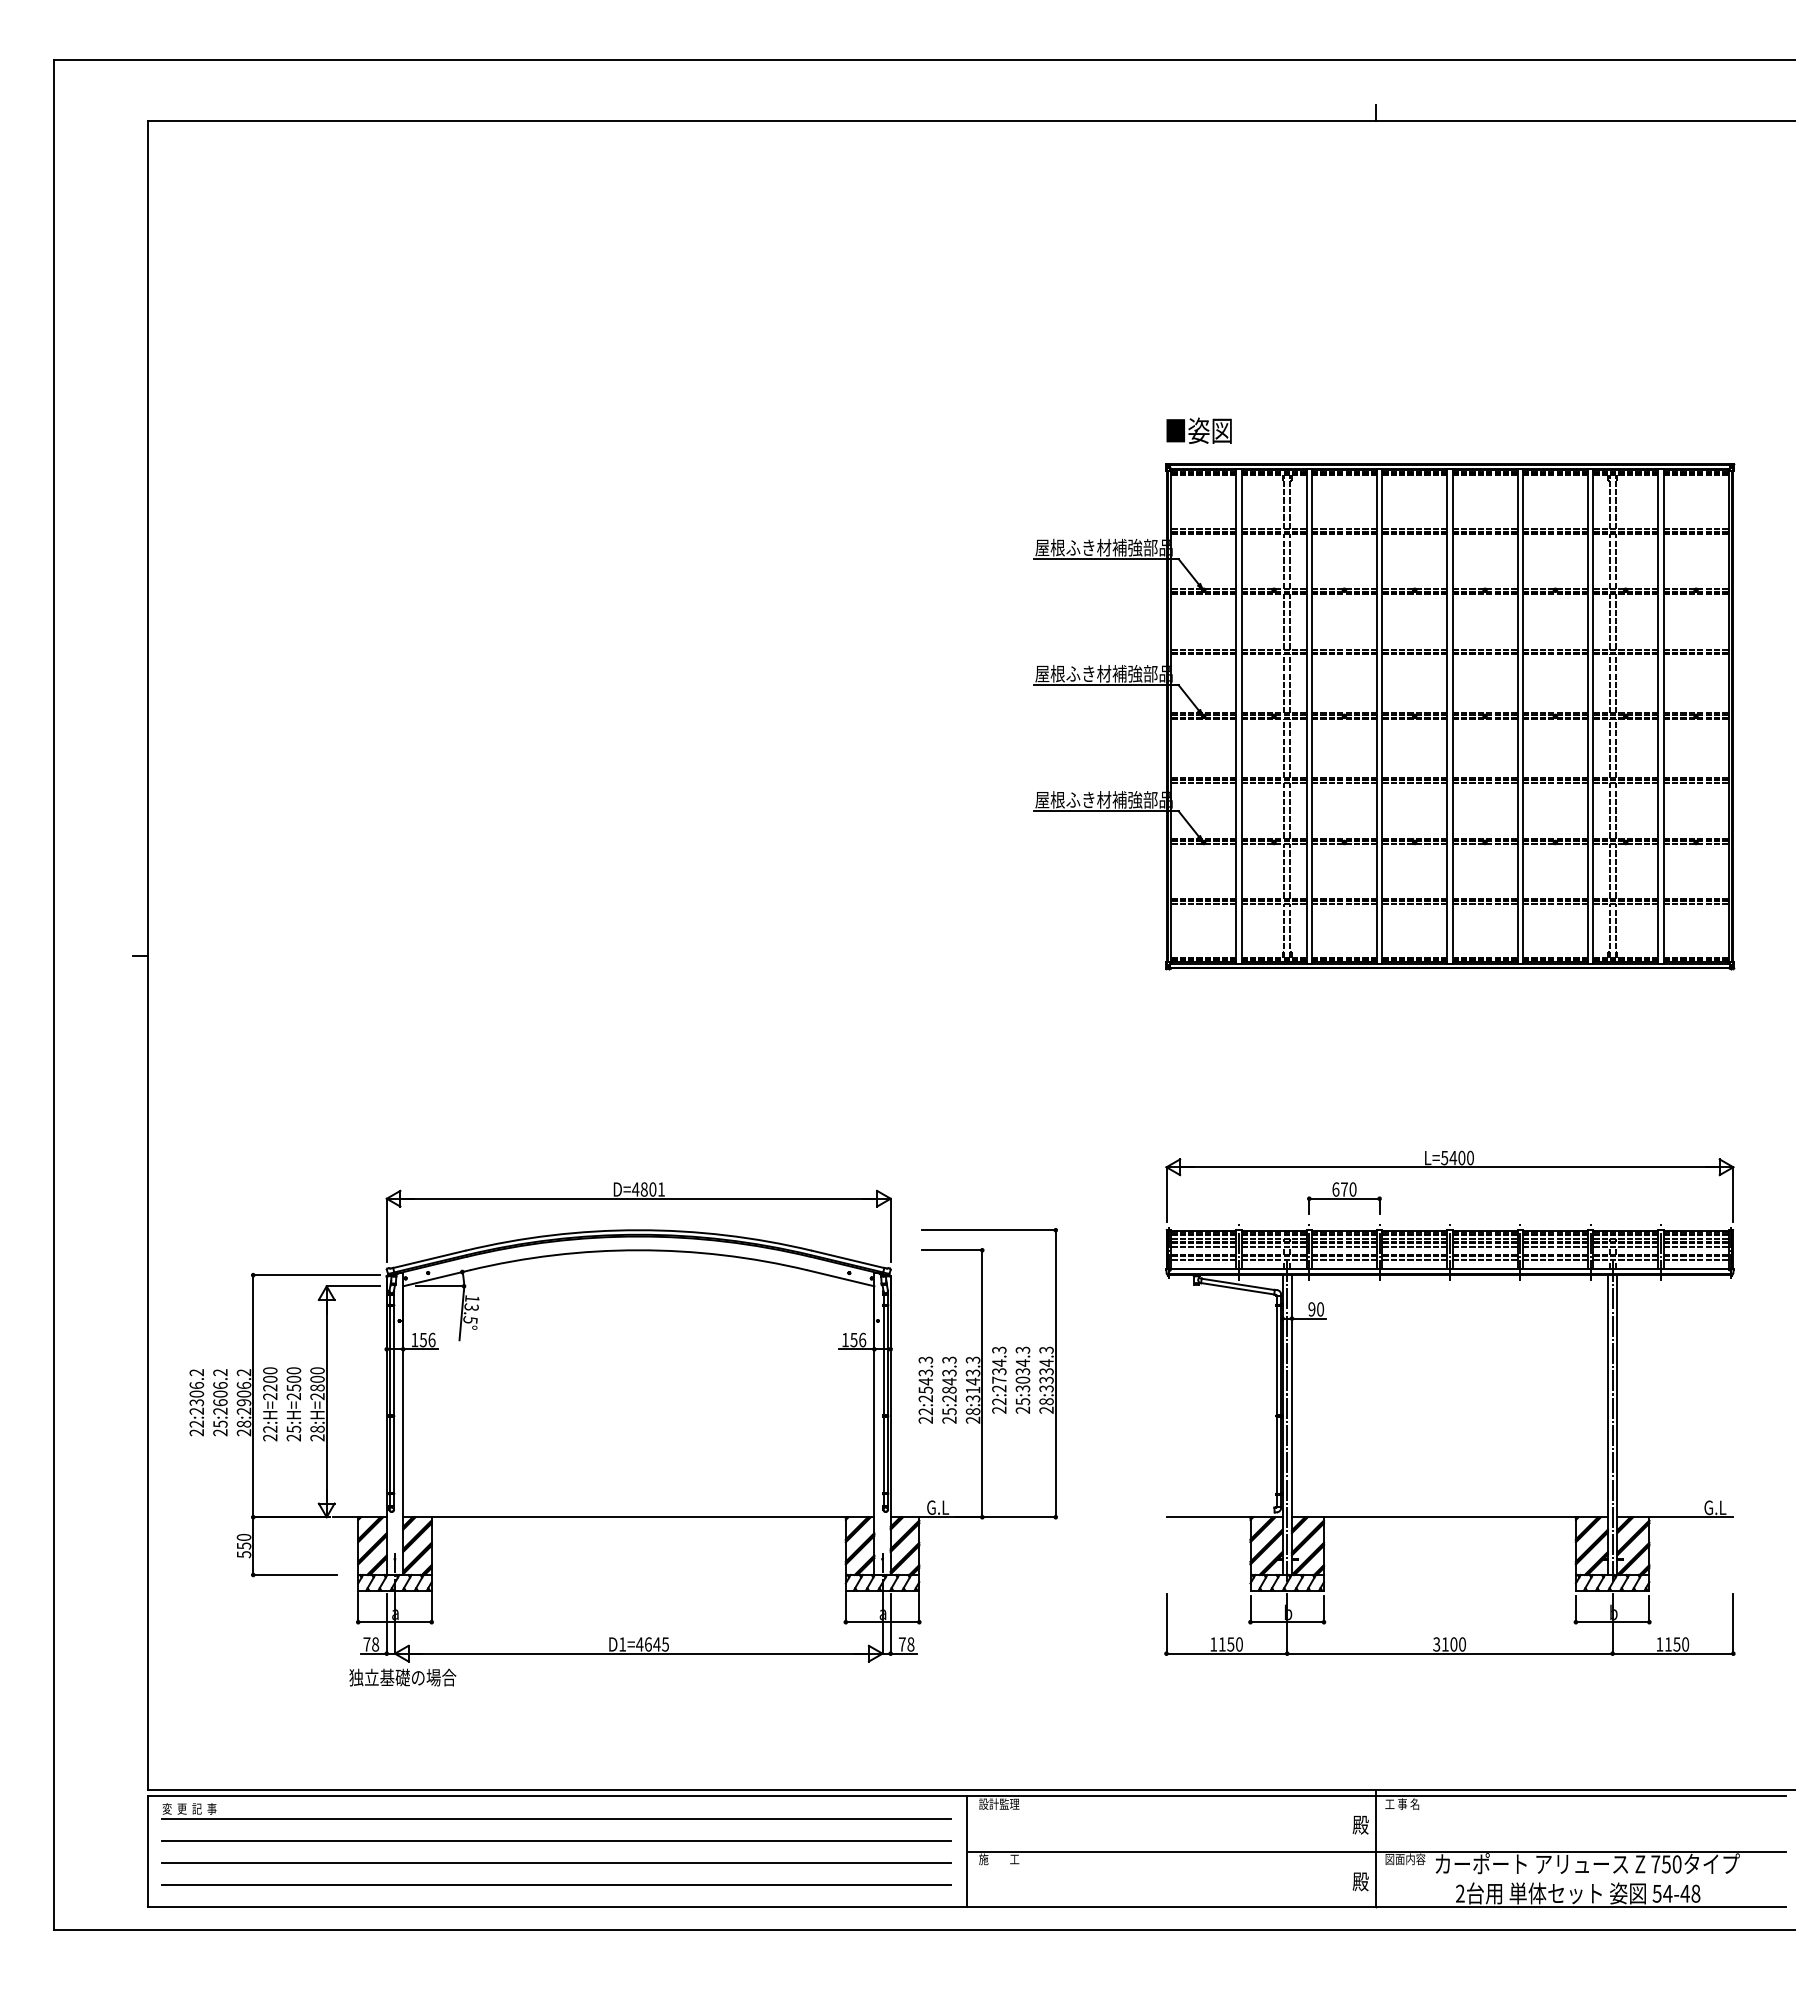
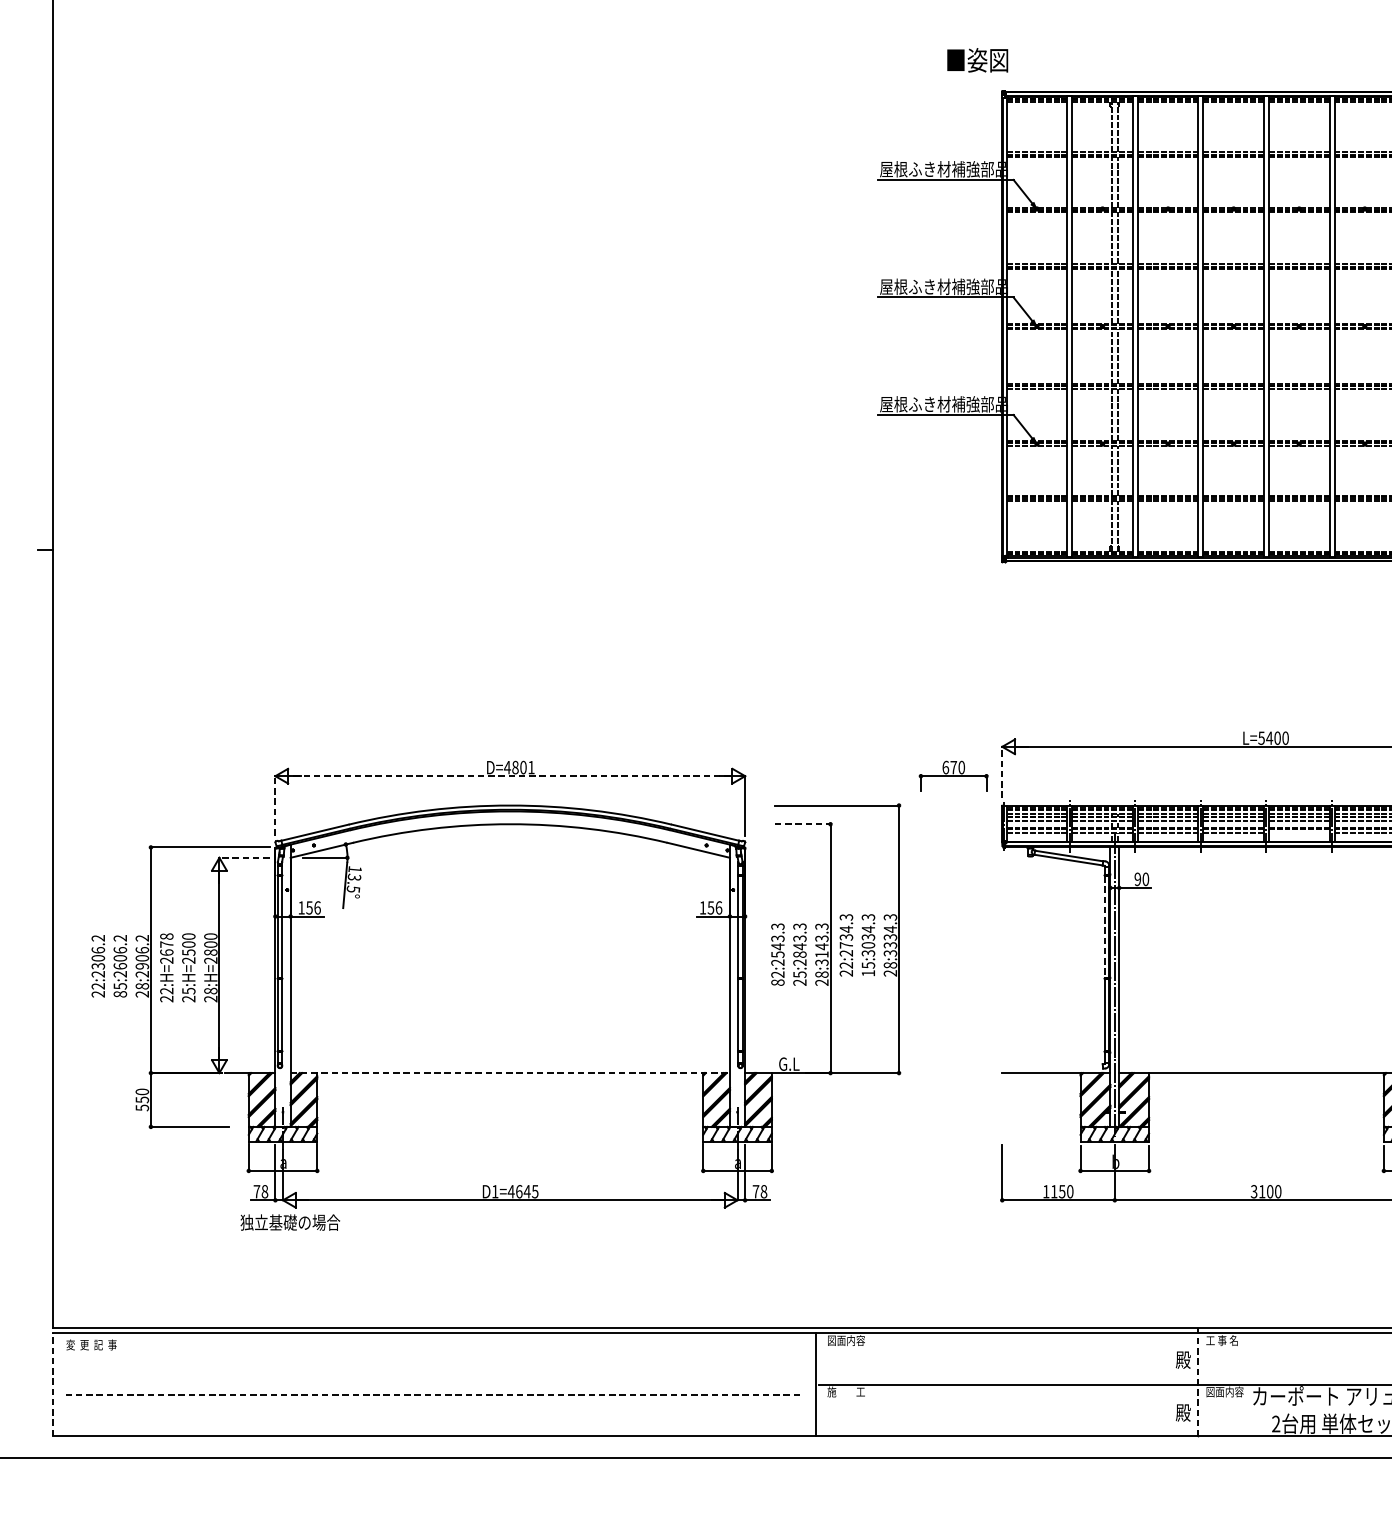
text: (1198, 430) -> (977, 60), moved
line: (1166, 1194) -> (1002, 772), solid -> dashed
line: (638, 1198) -> (510, 775), solid -> dashed
part: (1344, 1198) -> (953, 775), moved
line: (386, 1230) -> (275, 805), solid -> dashed
line: (952, 1250) -> (802, 824), solid -> dashed
line: (1484, 1260) -> (1298, 833), removed
line: (353, 1286) -> (244, 857), solid -> dashed
line: (1276, 1360) -> (1104, 926), solid -> dashed
text: (270, 1379) -> (167, 944), 22:H=2200 -> 22:H=2678
text: (1022, 1409) -> (868, 972), 25:3034.3 -> 15:3034.3
text: (925, 1419) -> (777, 981), 22:2543.3 -> 82:2543.3
text: (220, 1432) -> (120, 994), 25:2606.2 -> 85:2606.2
line: (638, 1517) -> (510, 1073), solid -> dashed
text: (999, 1803) -> (846, 1339), 設計監理 -> 図面内容
line: (556, 1818) -> (433, 1353), removed
line: (556, 1840) -> (433, 1374), removed
line: (1376, 1848) -> (1198, 1381), solid -> dashed
line: (148, 1851) -> (53, 1384), solid -> dashed
line: (556, 1862) -> (433, 1394), solid -> dashed
line: (556, 1884) -> (433, 1415), removed

